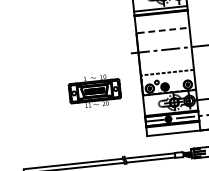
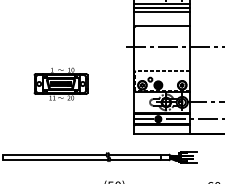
line: (161, 17) -> (162, 12), added
line: (164, 30) -> (163, 26), dashed -> solid
part: (94, 90) -> (60, 83), moved

